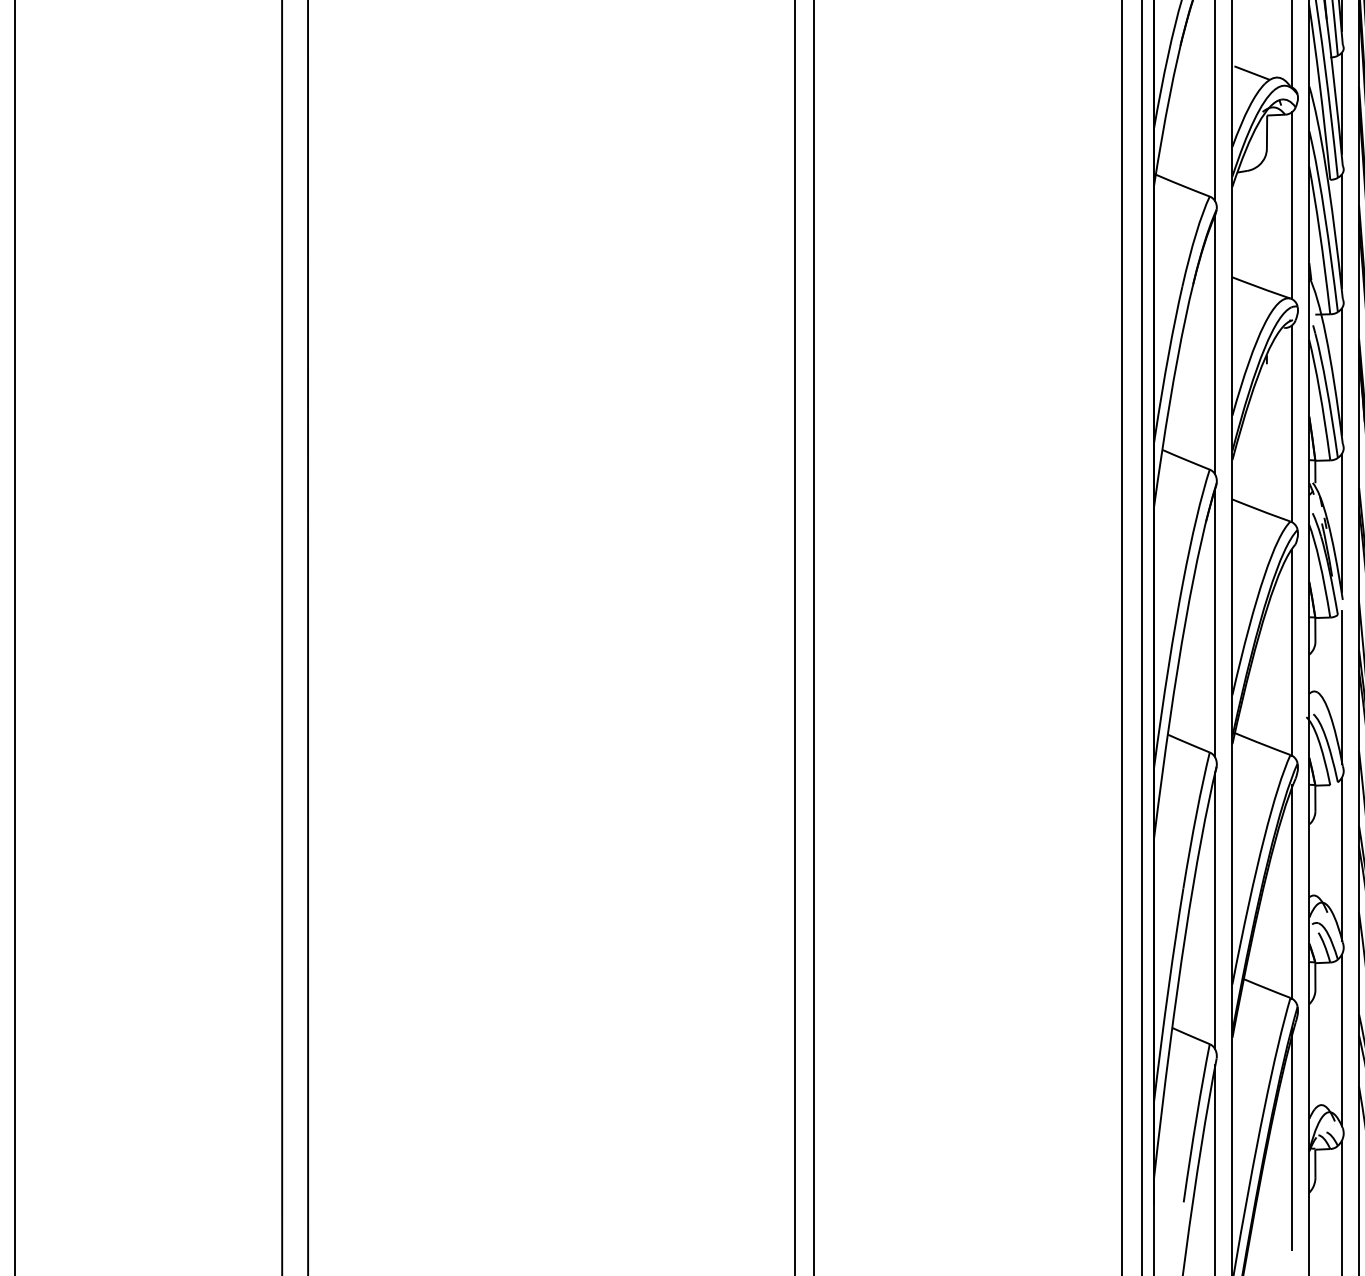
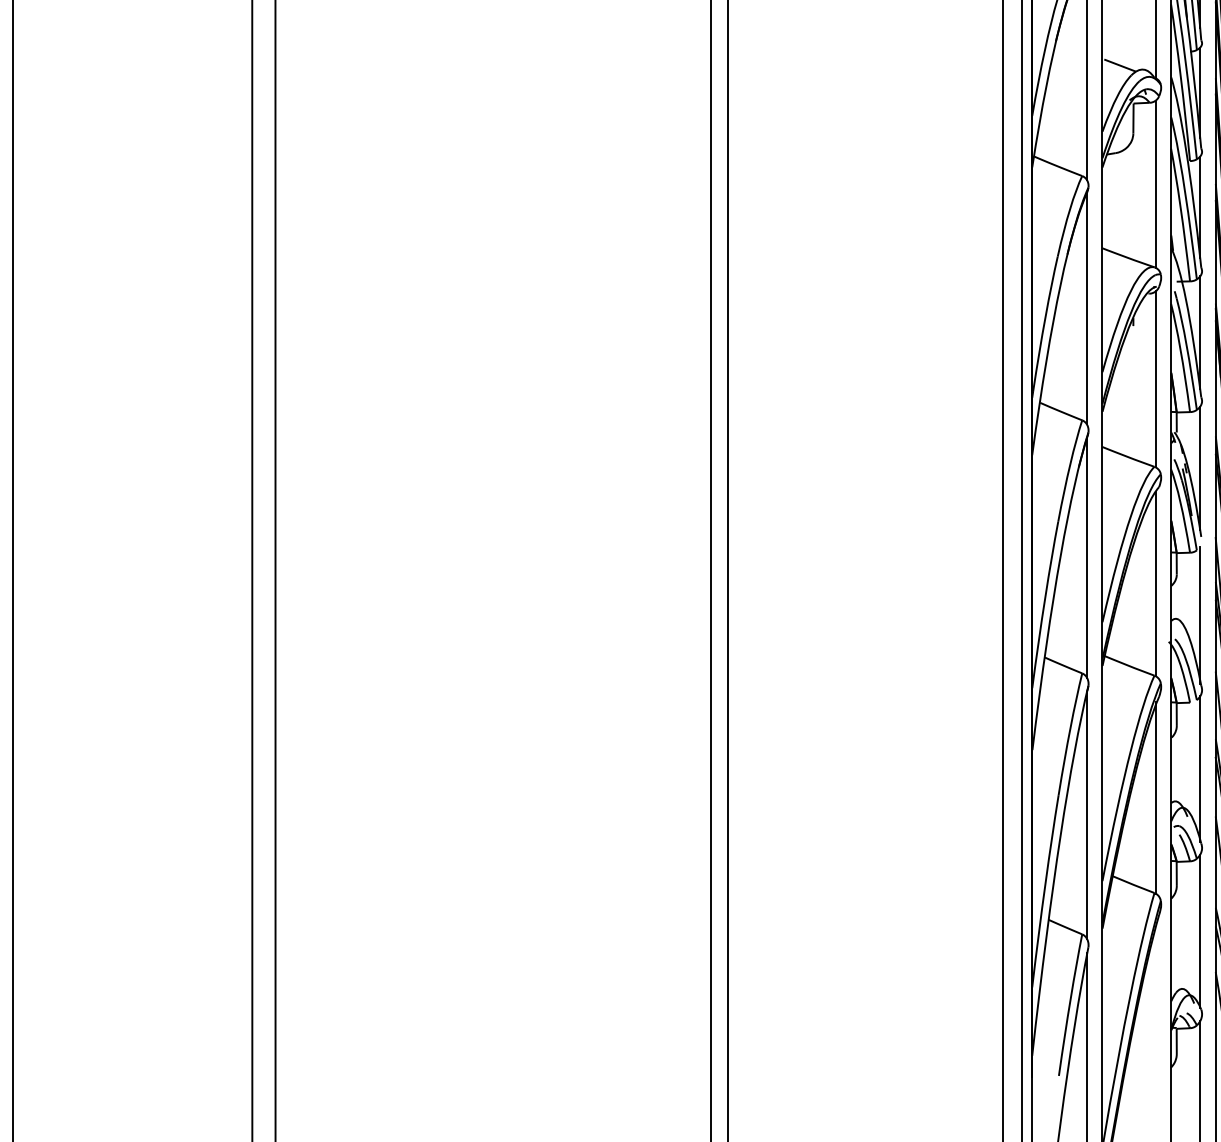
line: (1291, 1139) -> (1155, 1019), removed

